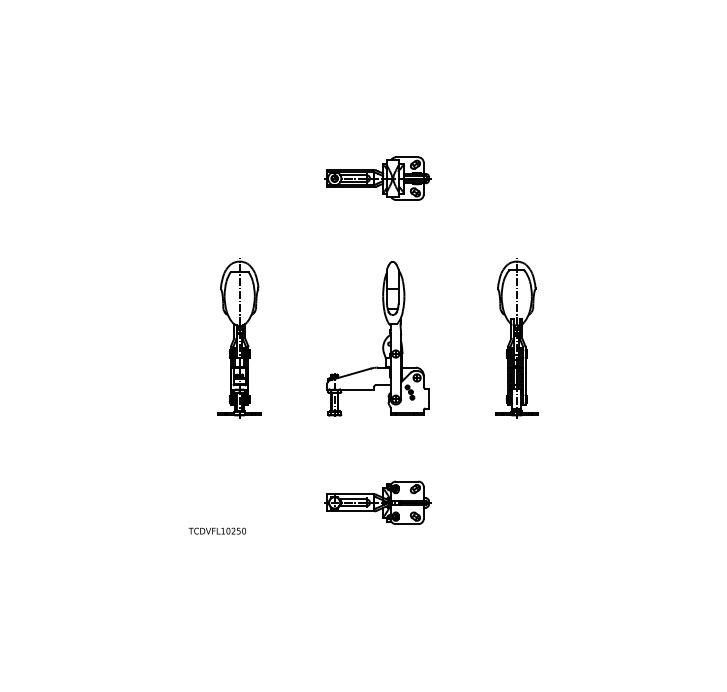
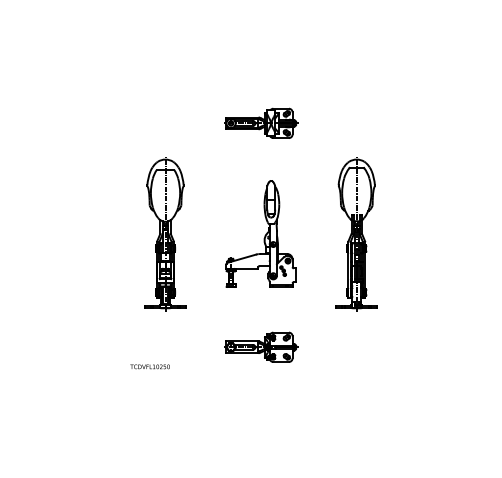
part: (239, 338) -> (165, 233), size x1.4
part: (516, 338) -> (356, 233), size x1.4

